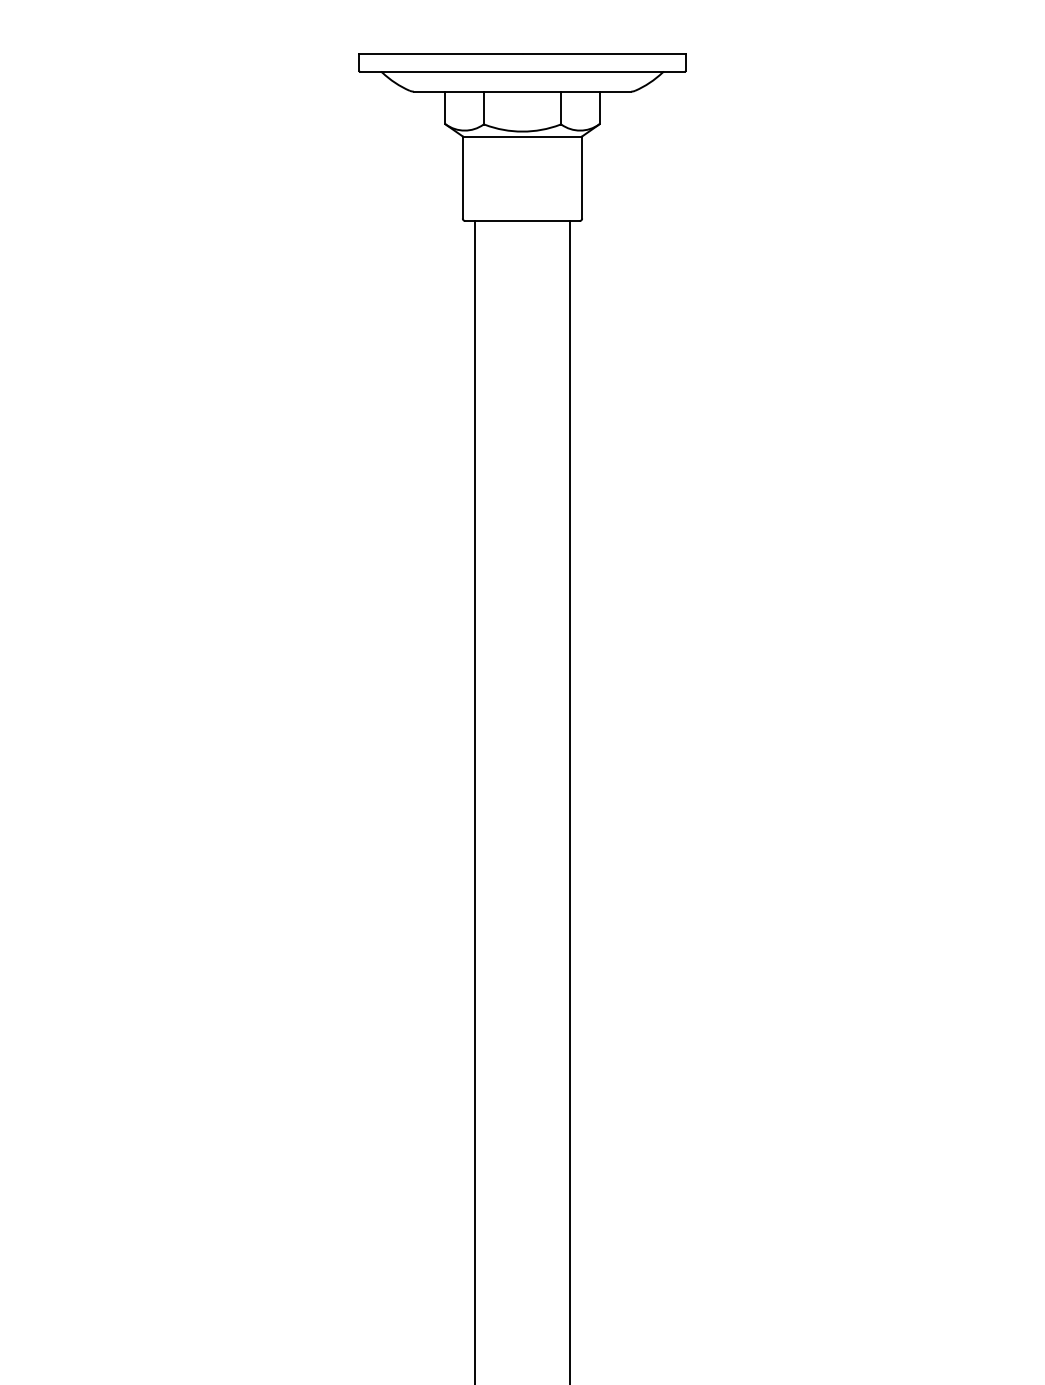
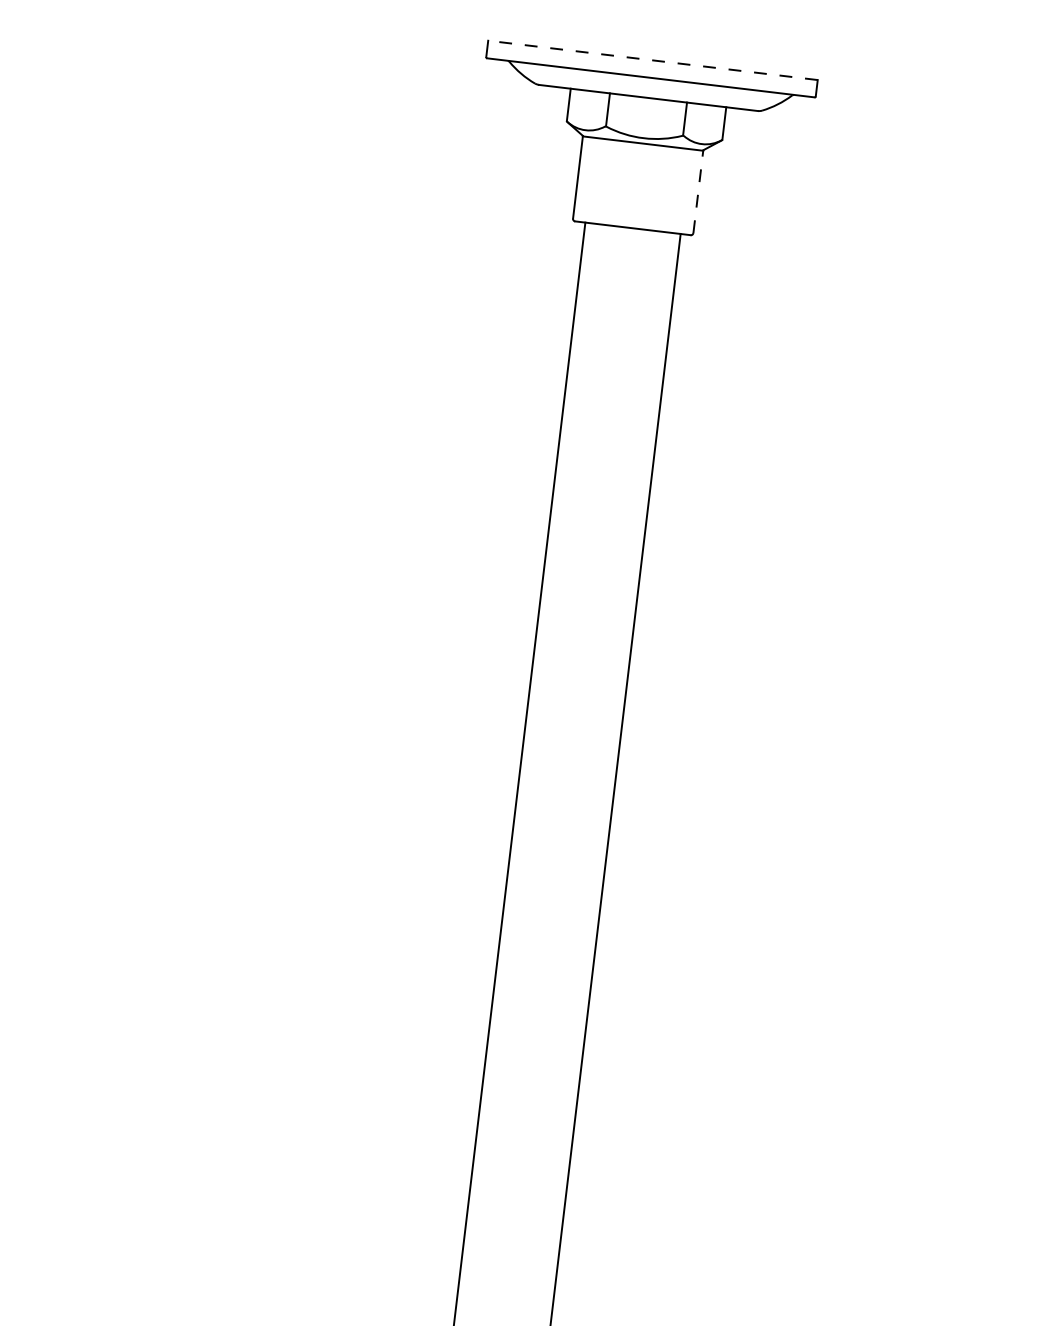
line: (521, 54) -> (651, 60), solid -> dashed
line: (582, 177) -> (698, 191), solid -> dashed

